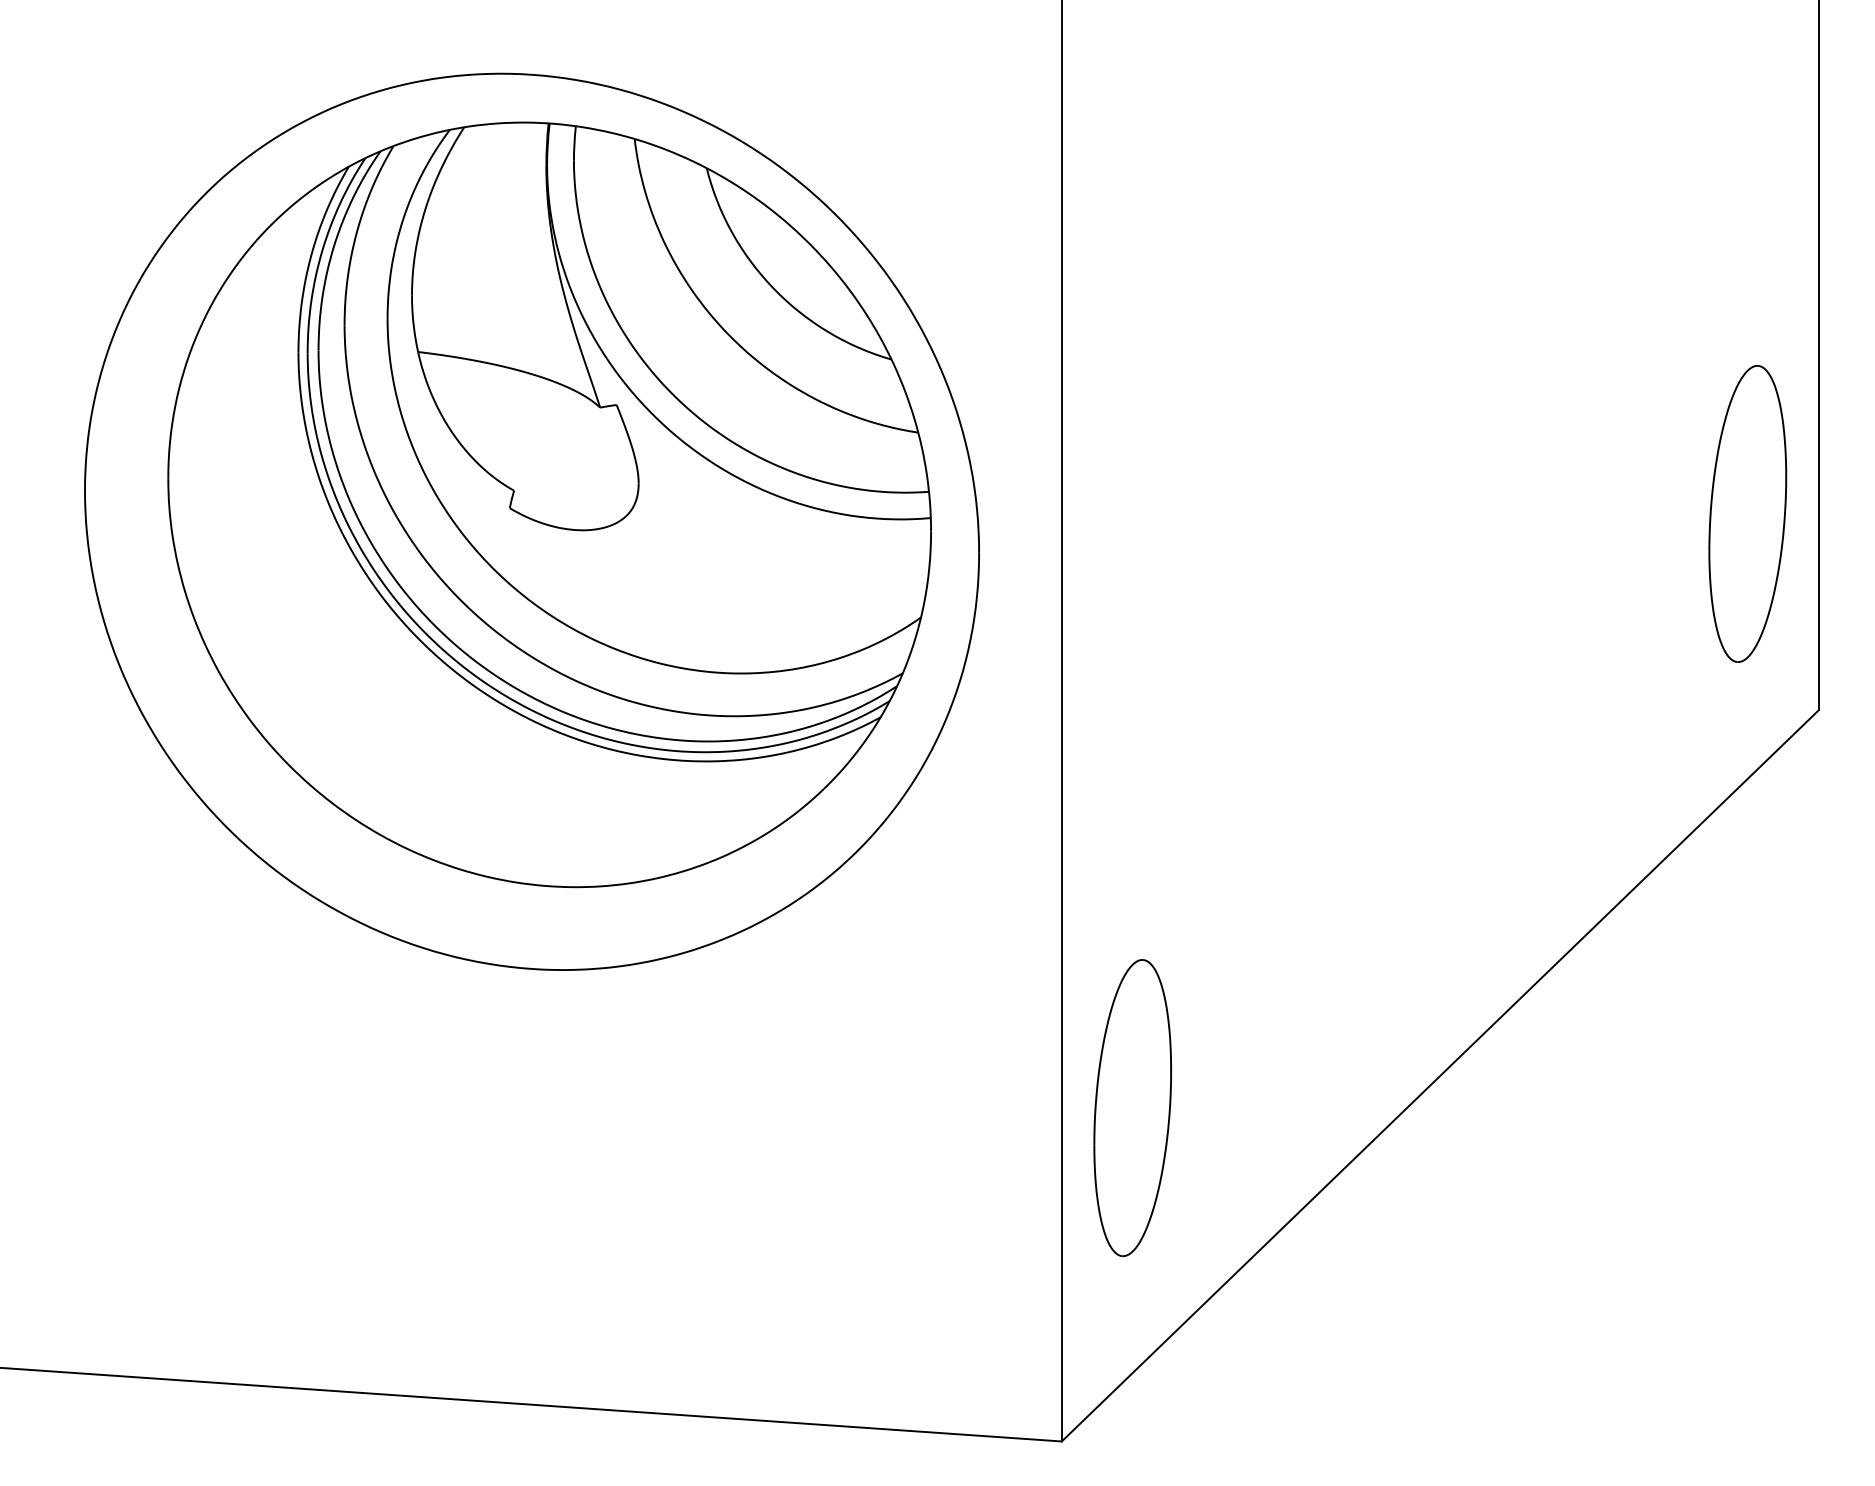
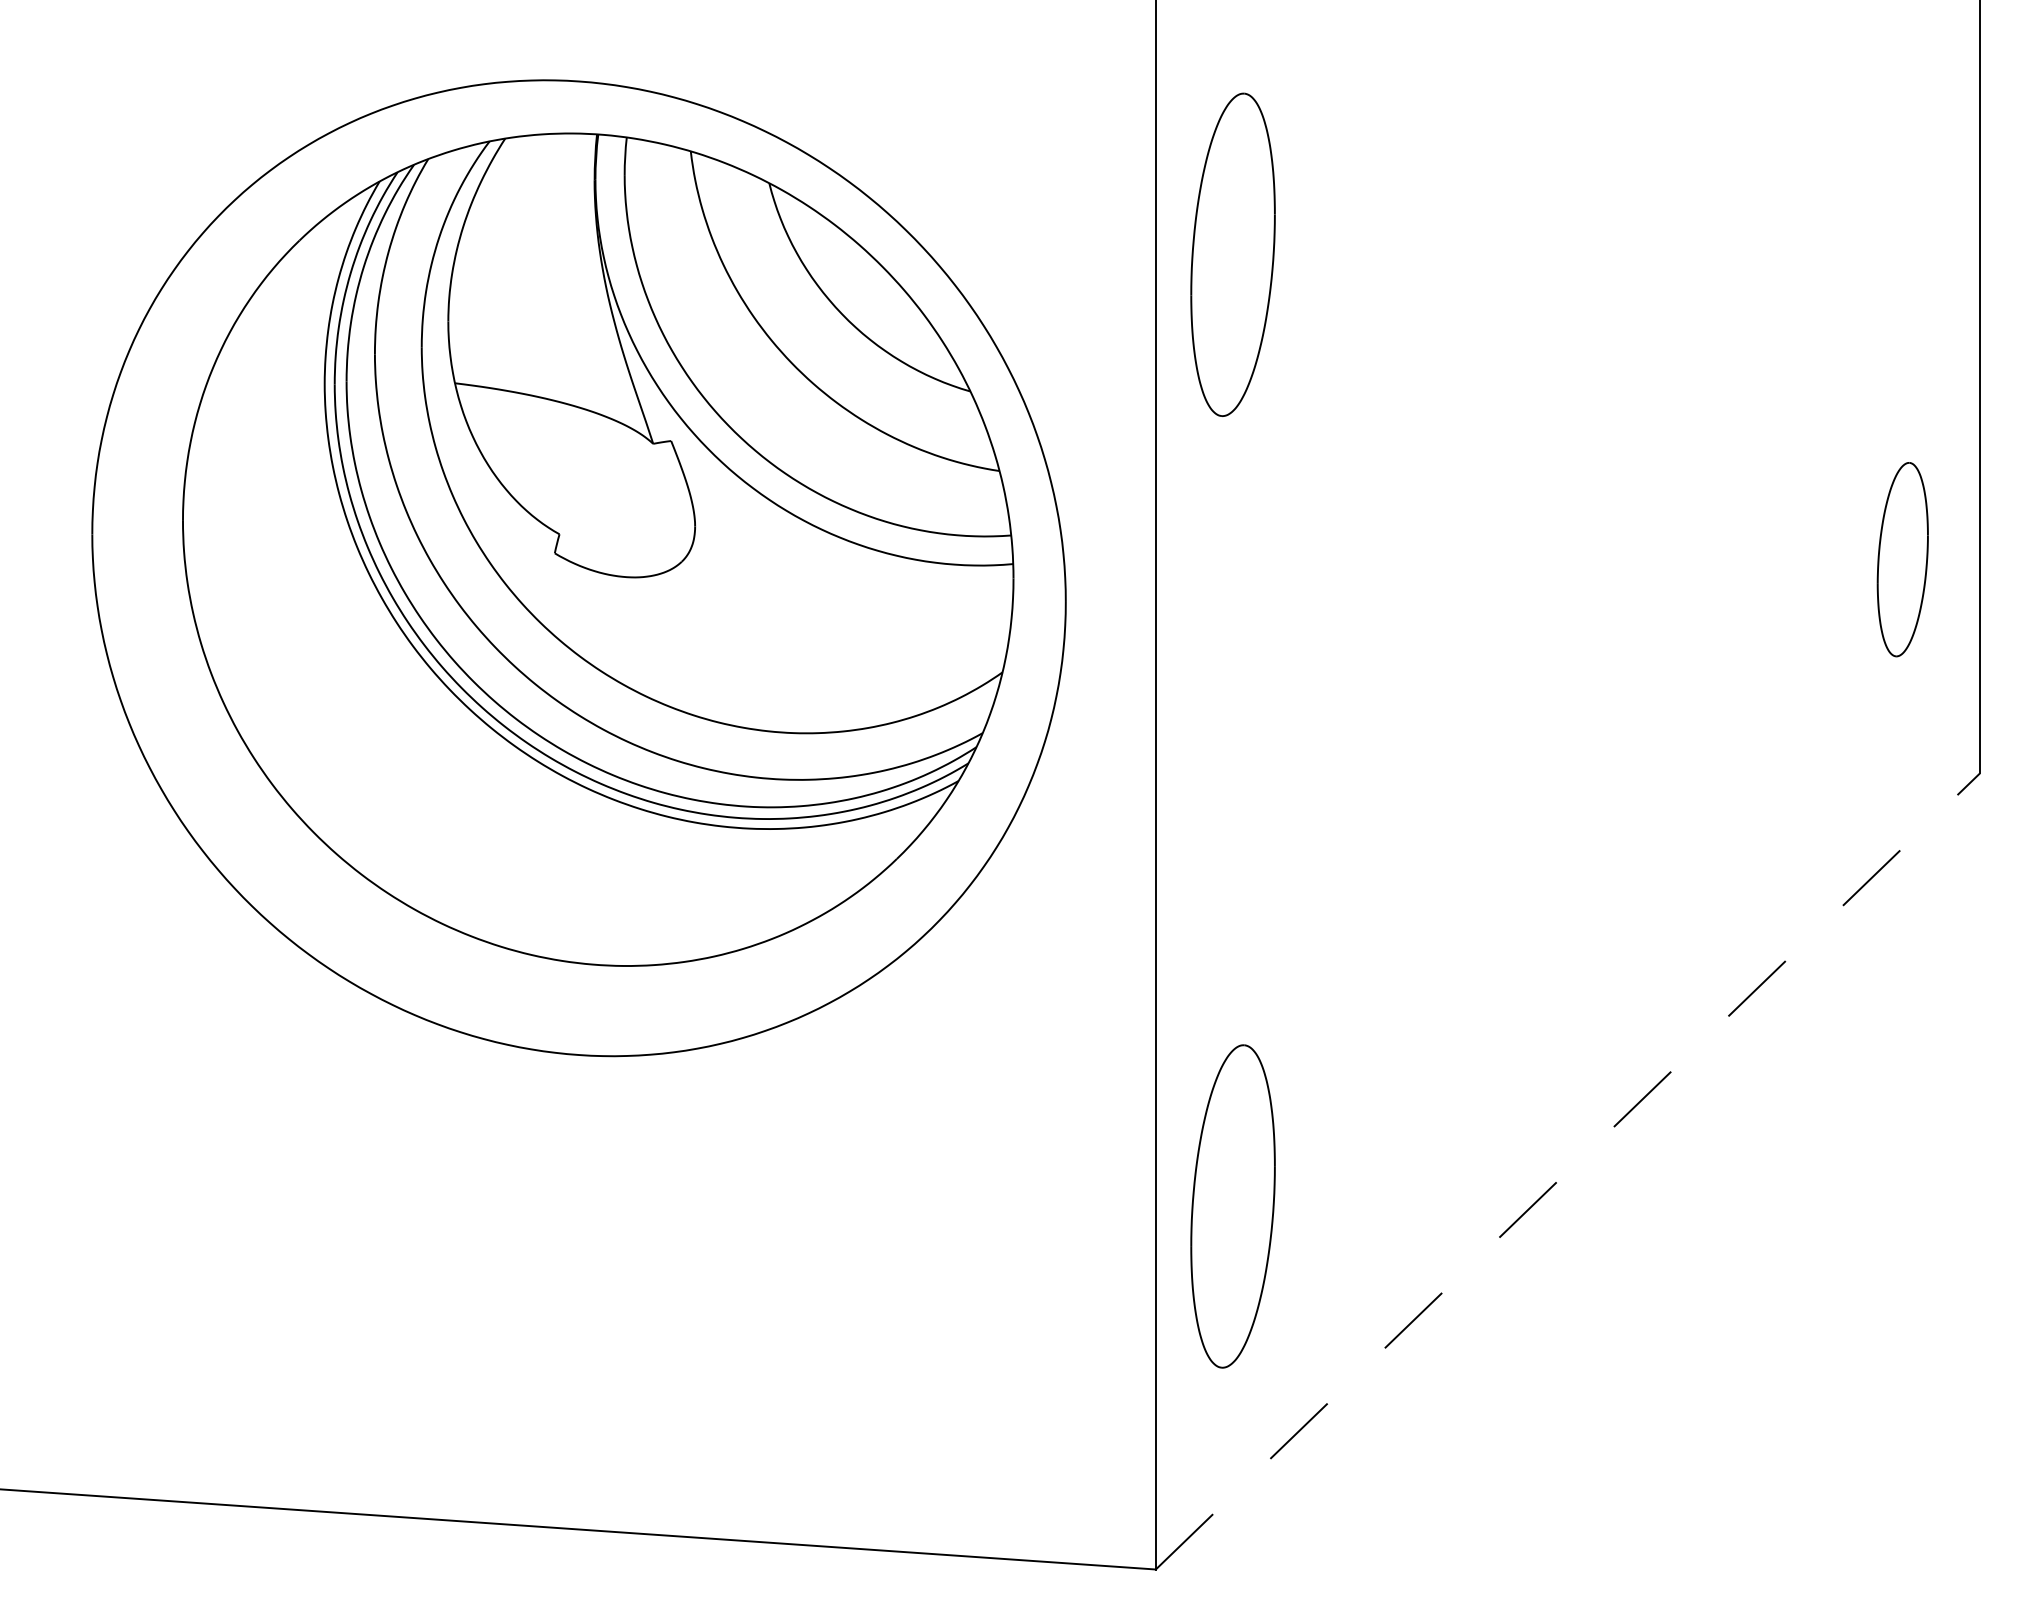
part: (1132, 234) -> (1232, 255), added
part: (1747, 513) -> (1902, 559), size x0.6
line: (1440, 1075) -> (1568, 1171), solid -> dashed

